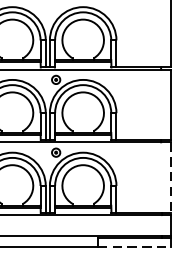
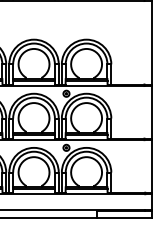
line: (170, 177) -> (151, 166), dashed -> solid
line: (134, 247) -> (124, 218), dashed -> solid

